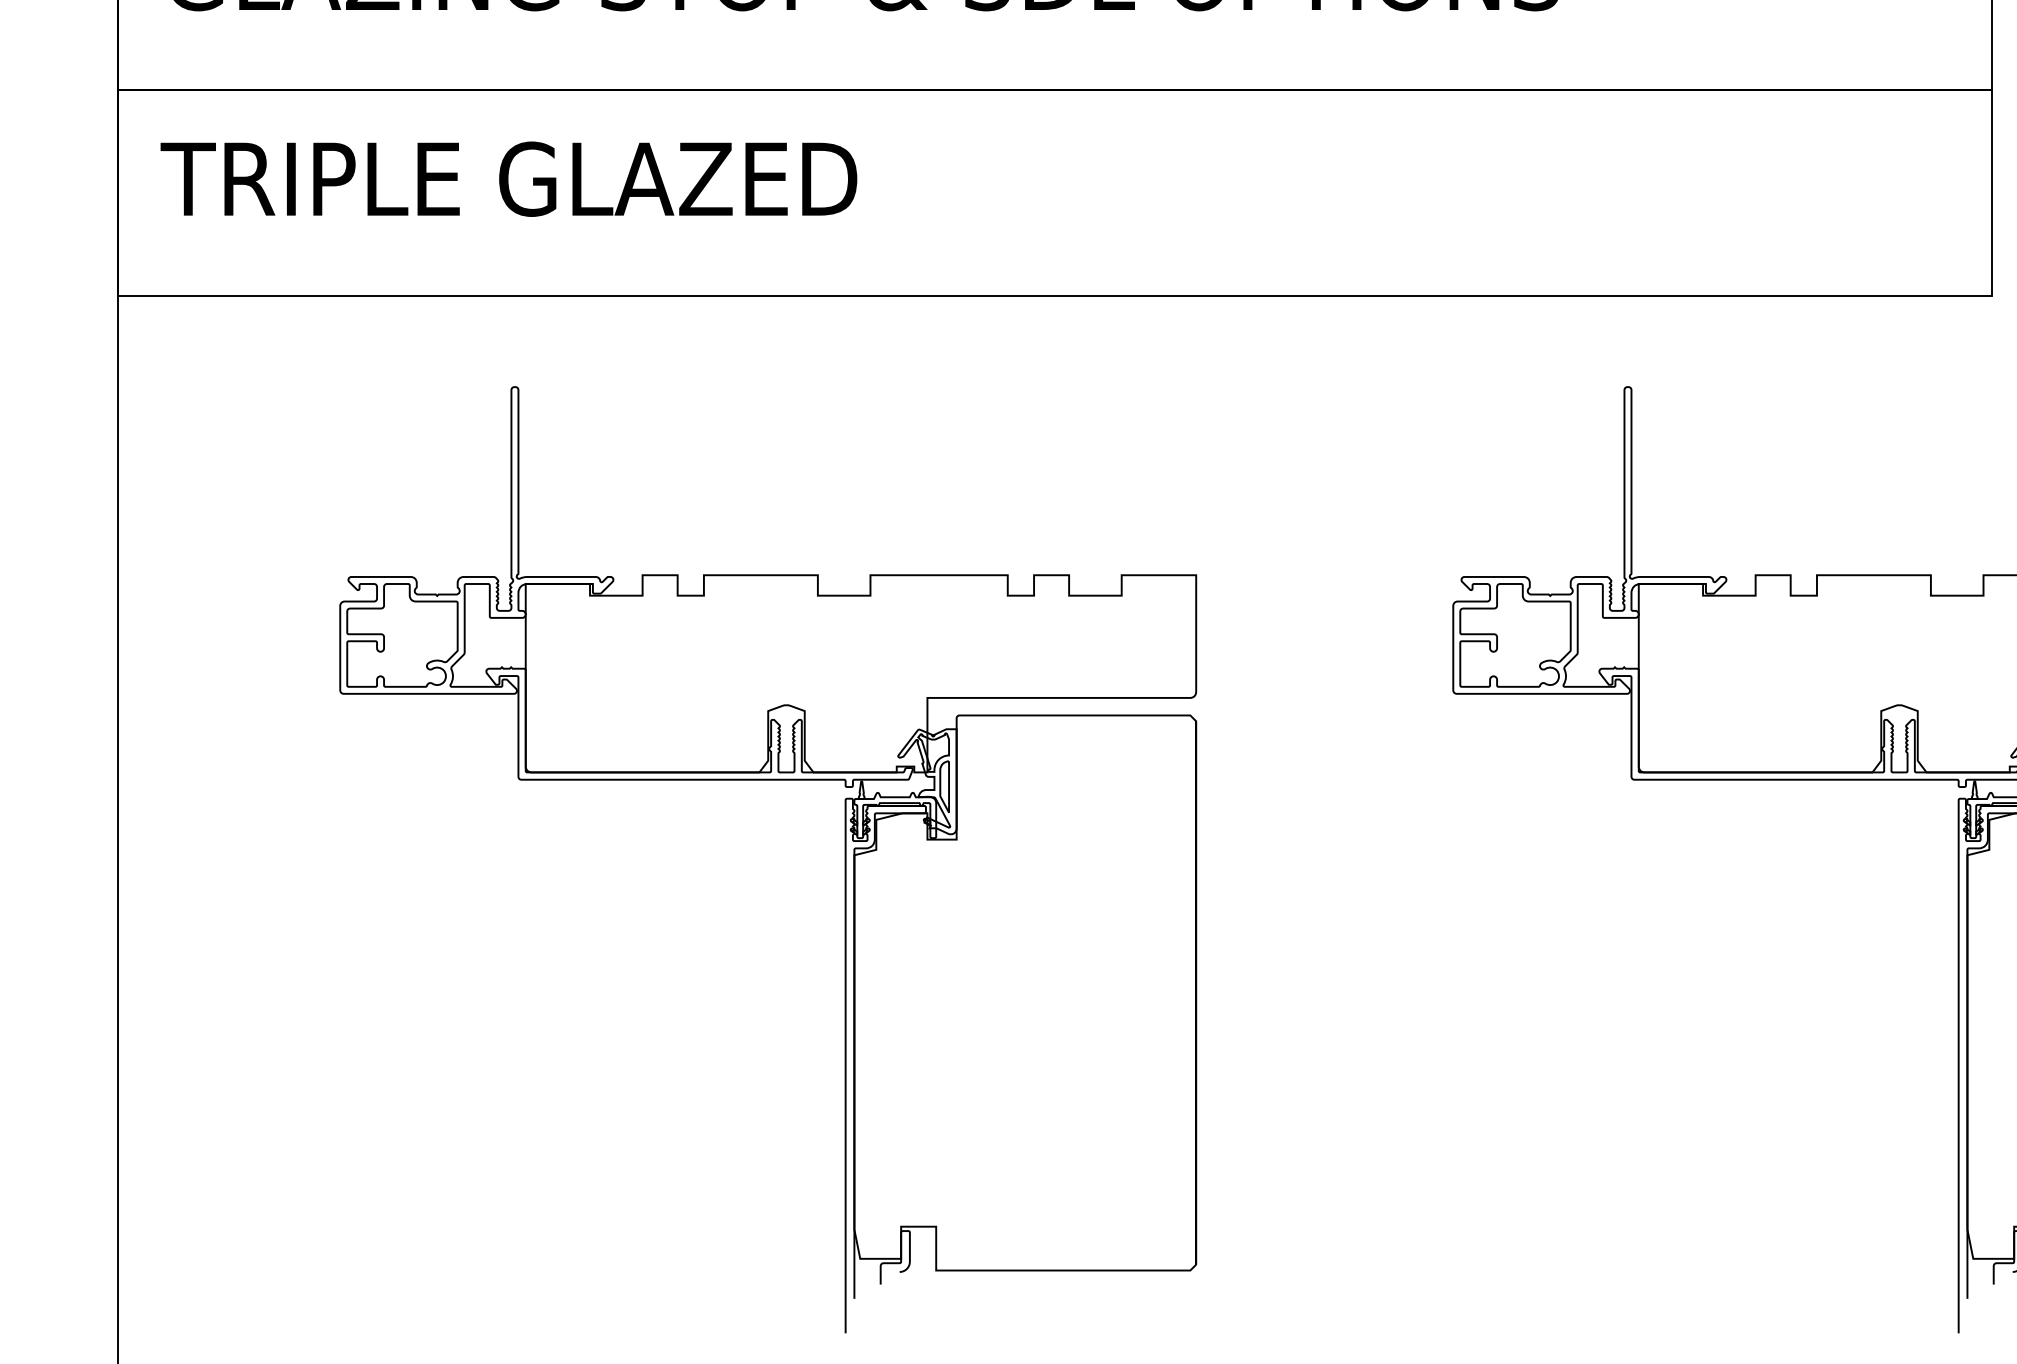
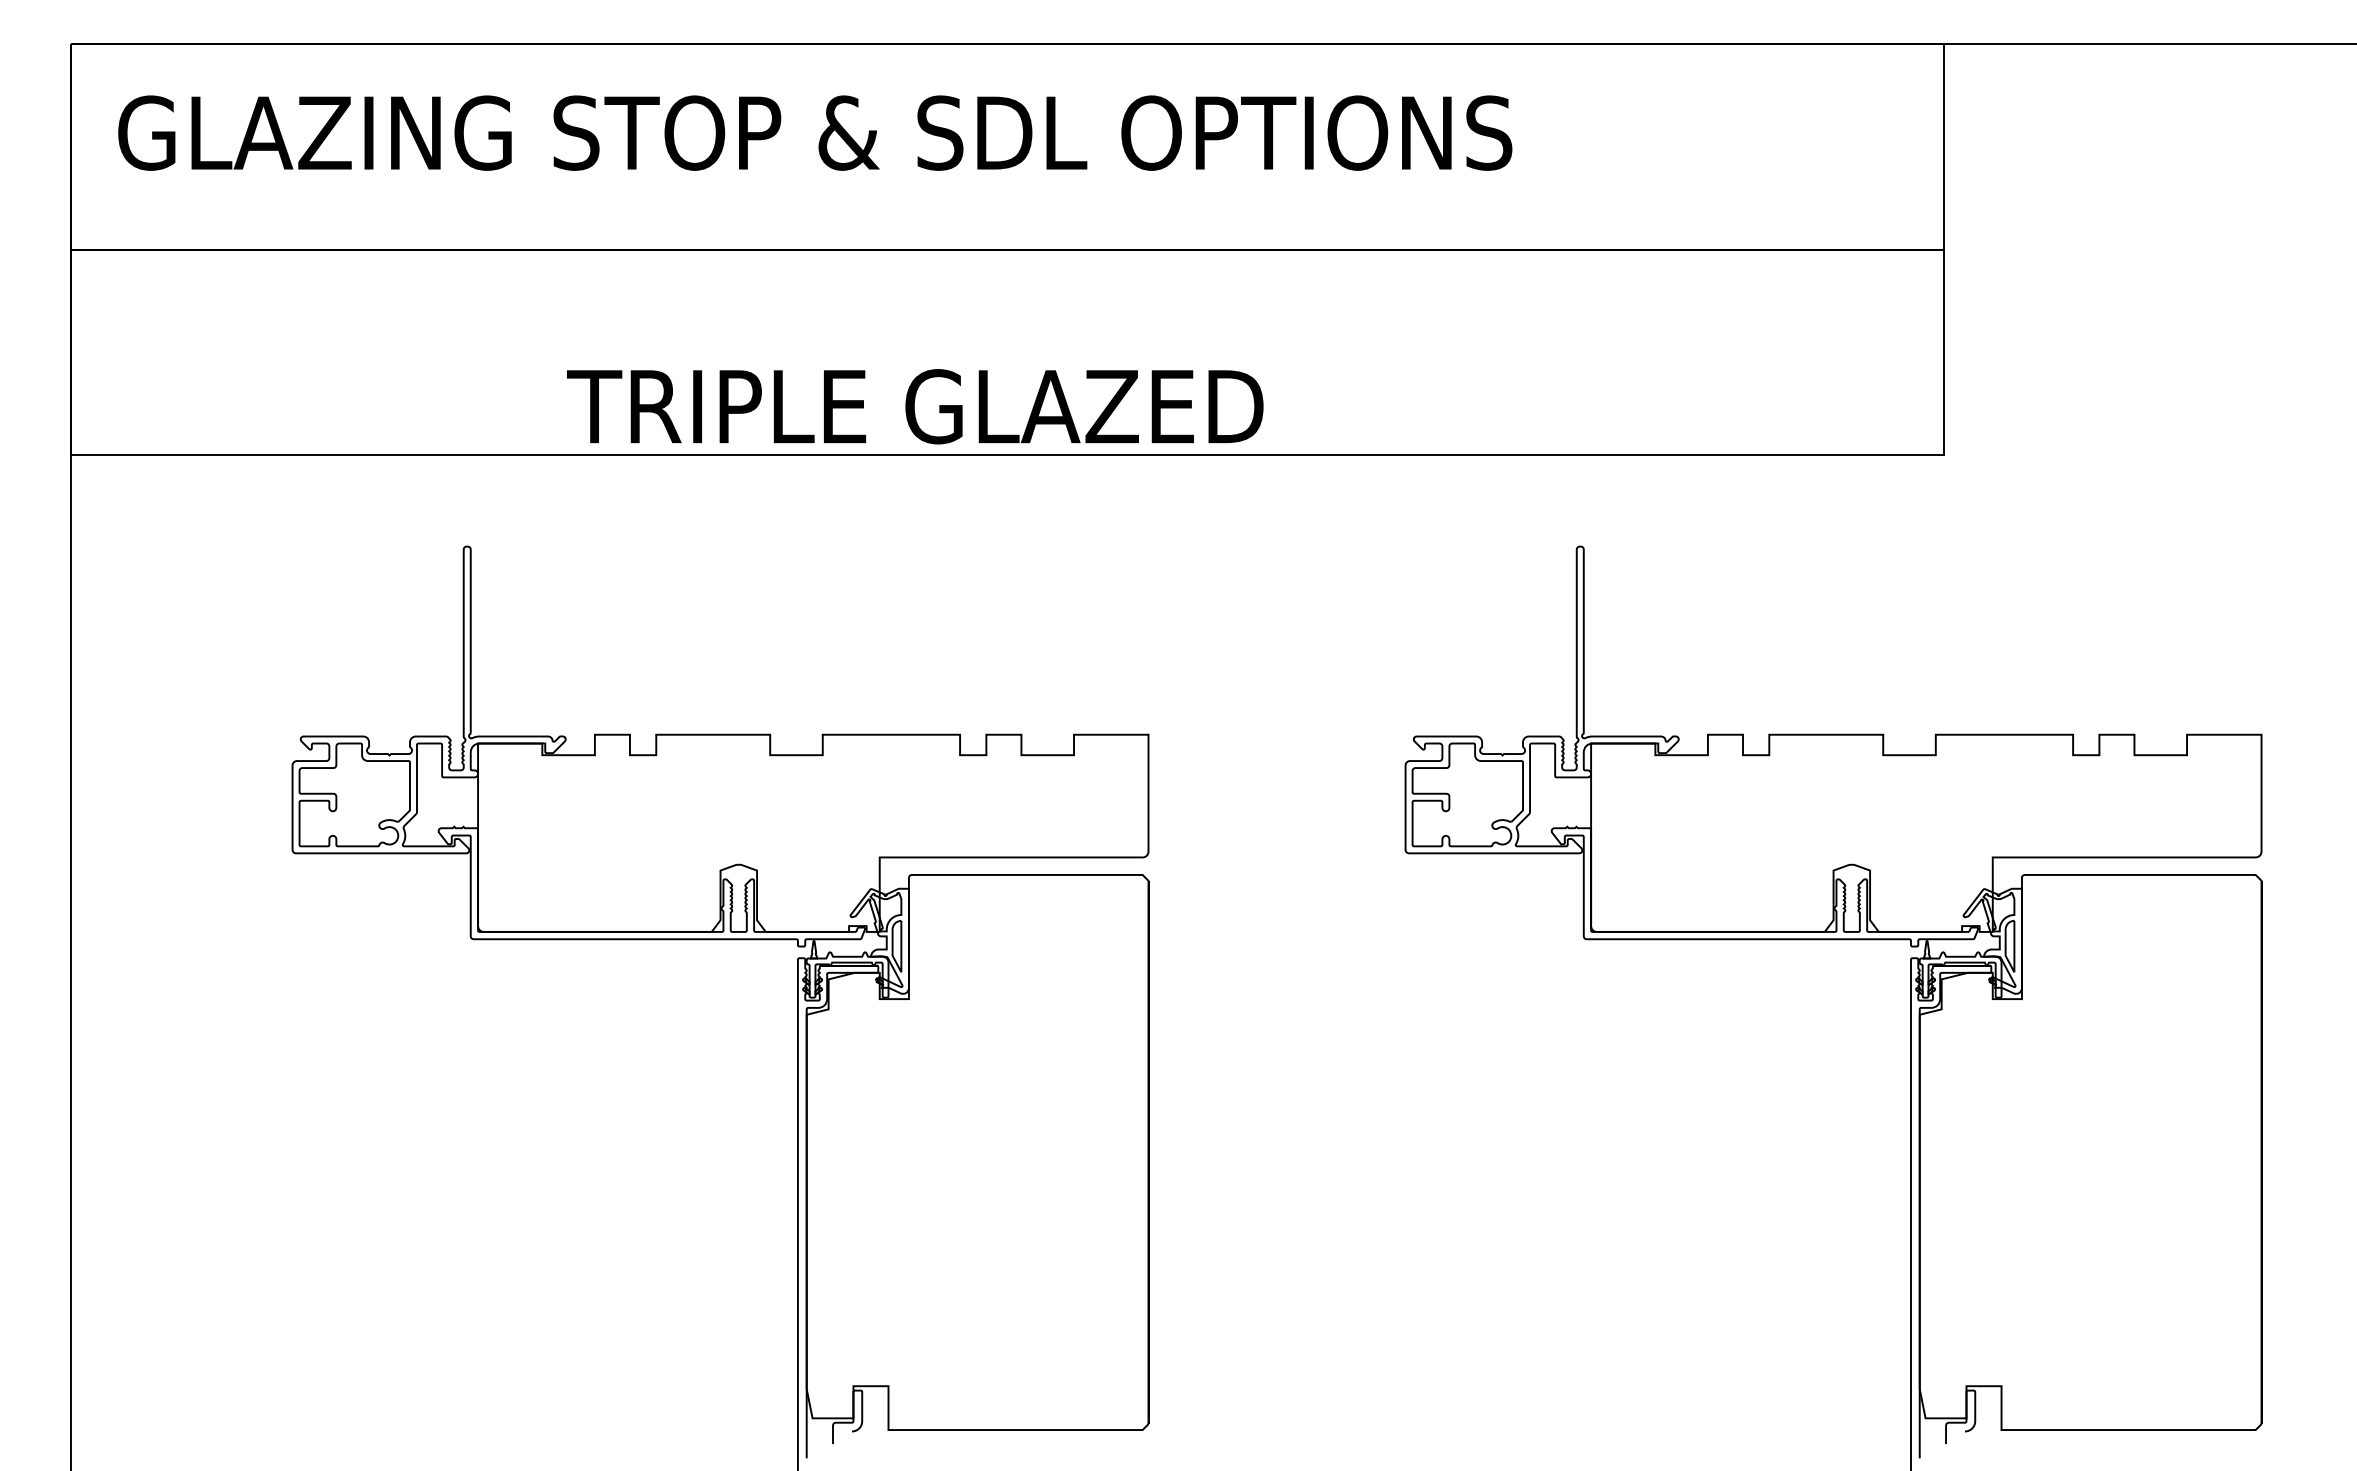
text: (509, 178) -> (915, 406), moved

